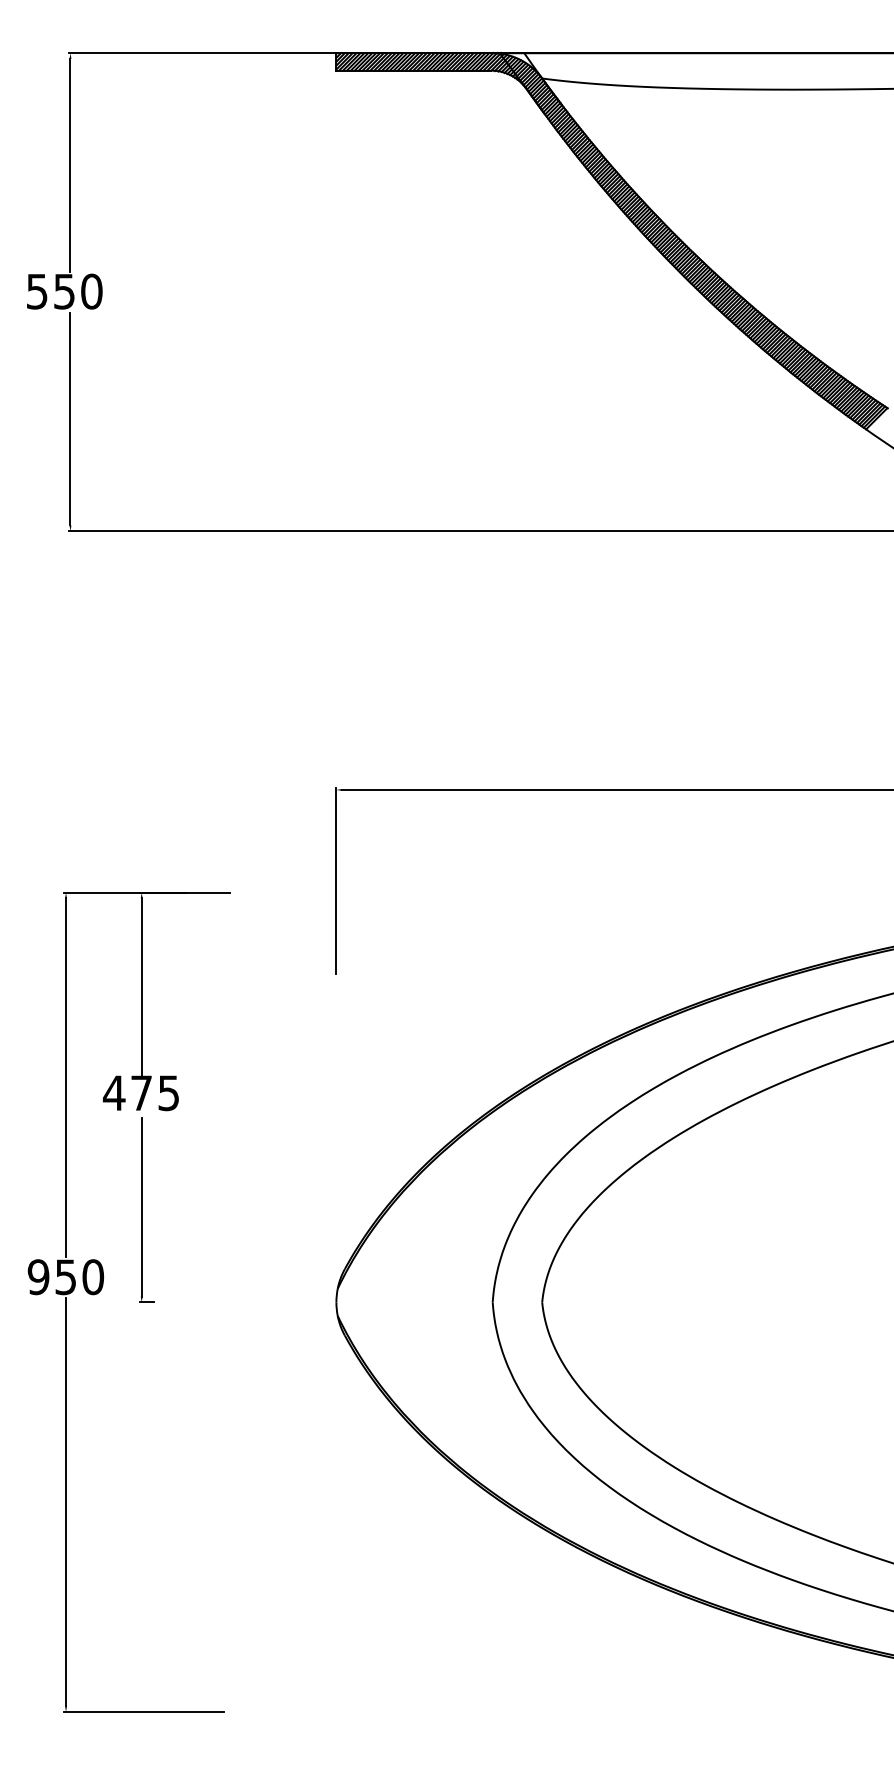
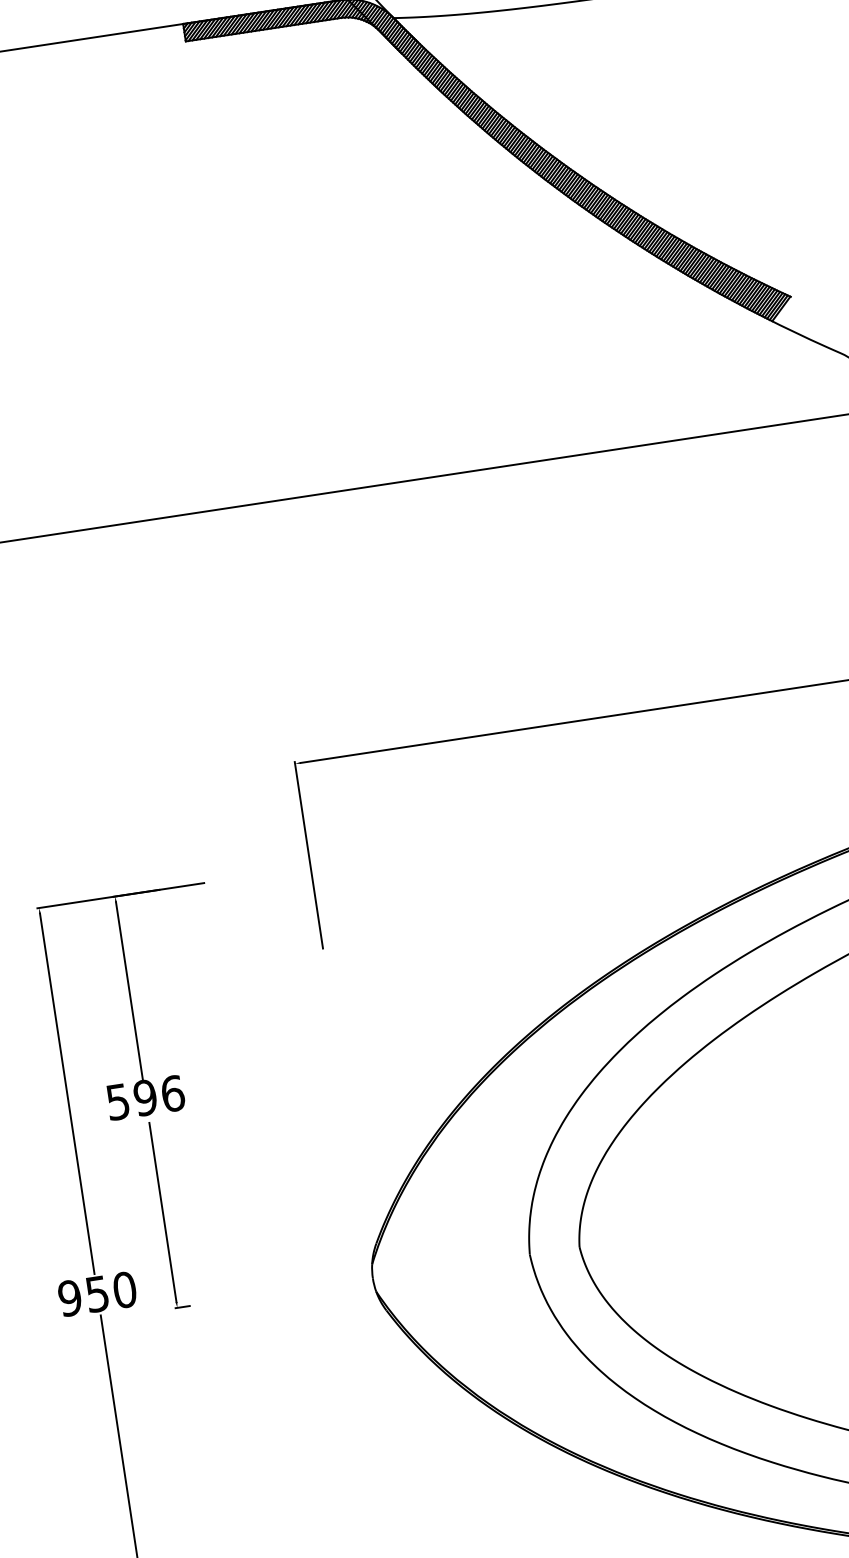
text: (140, 1093) -> (144, 1098), 475 -> 596

